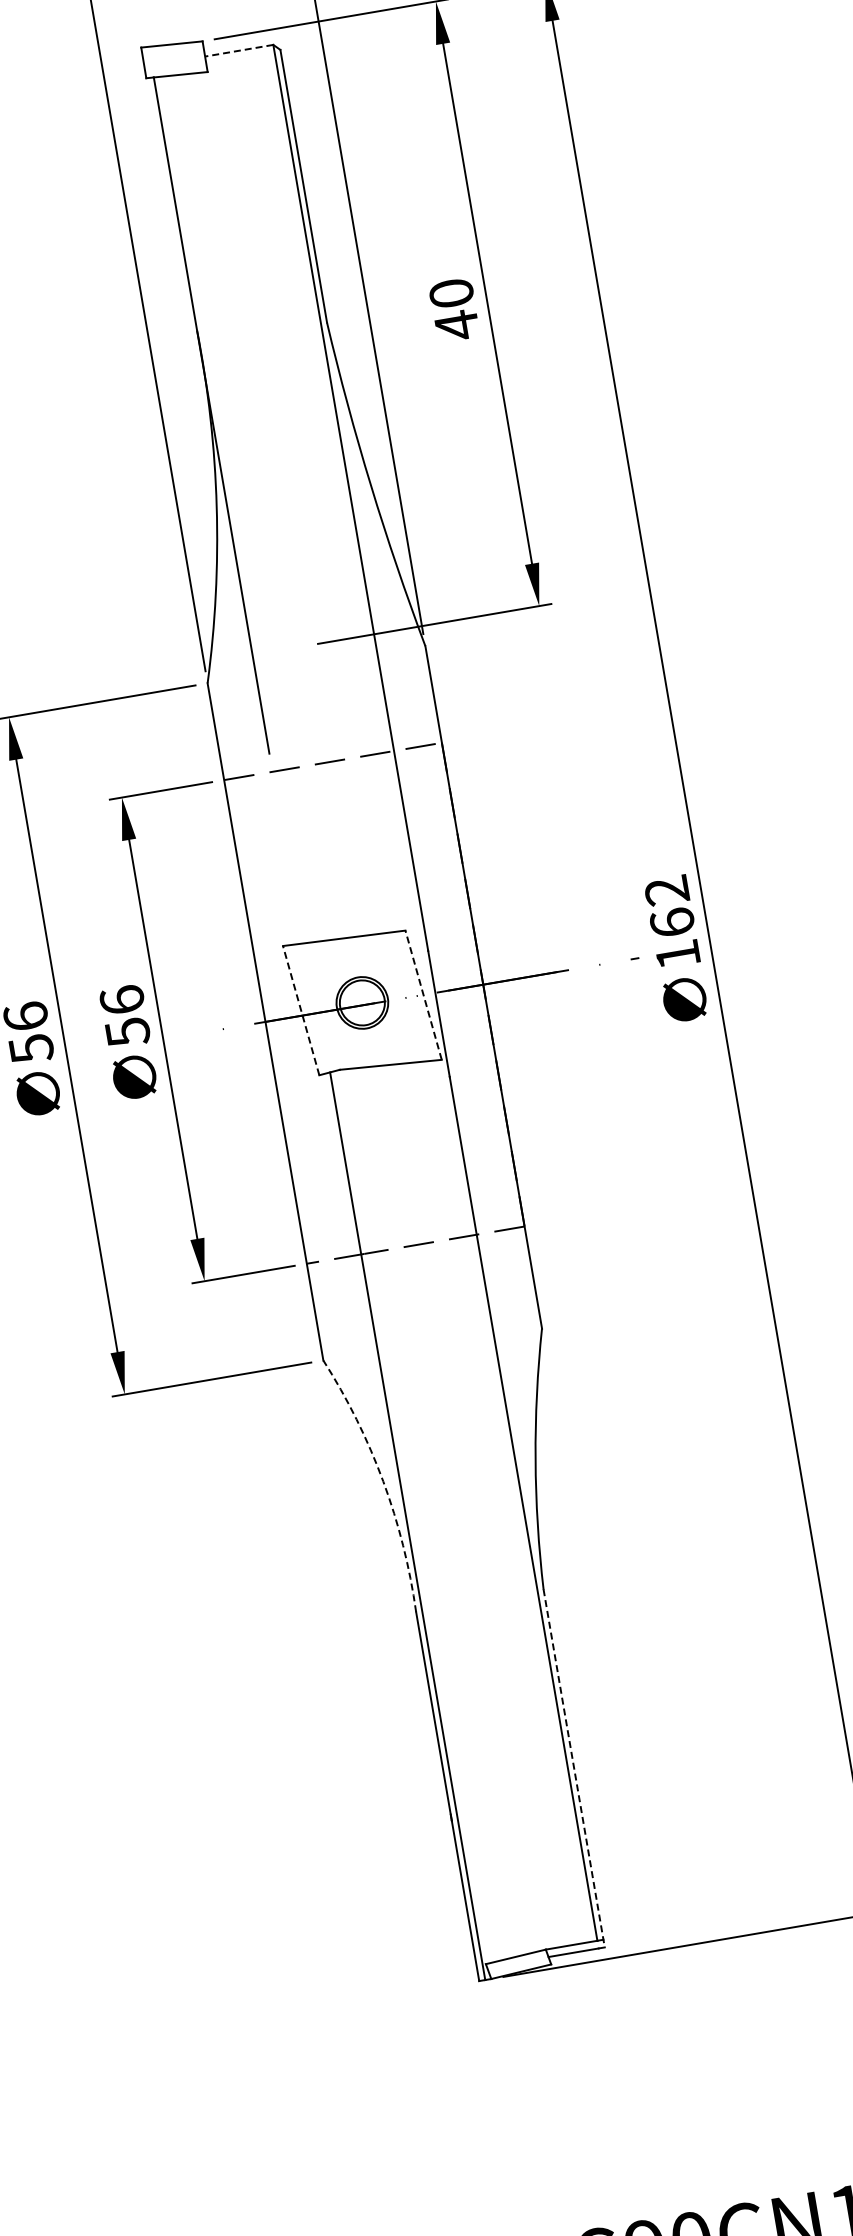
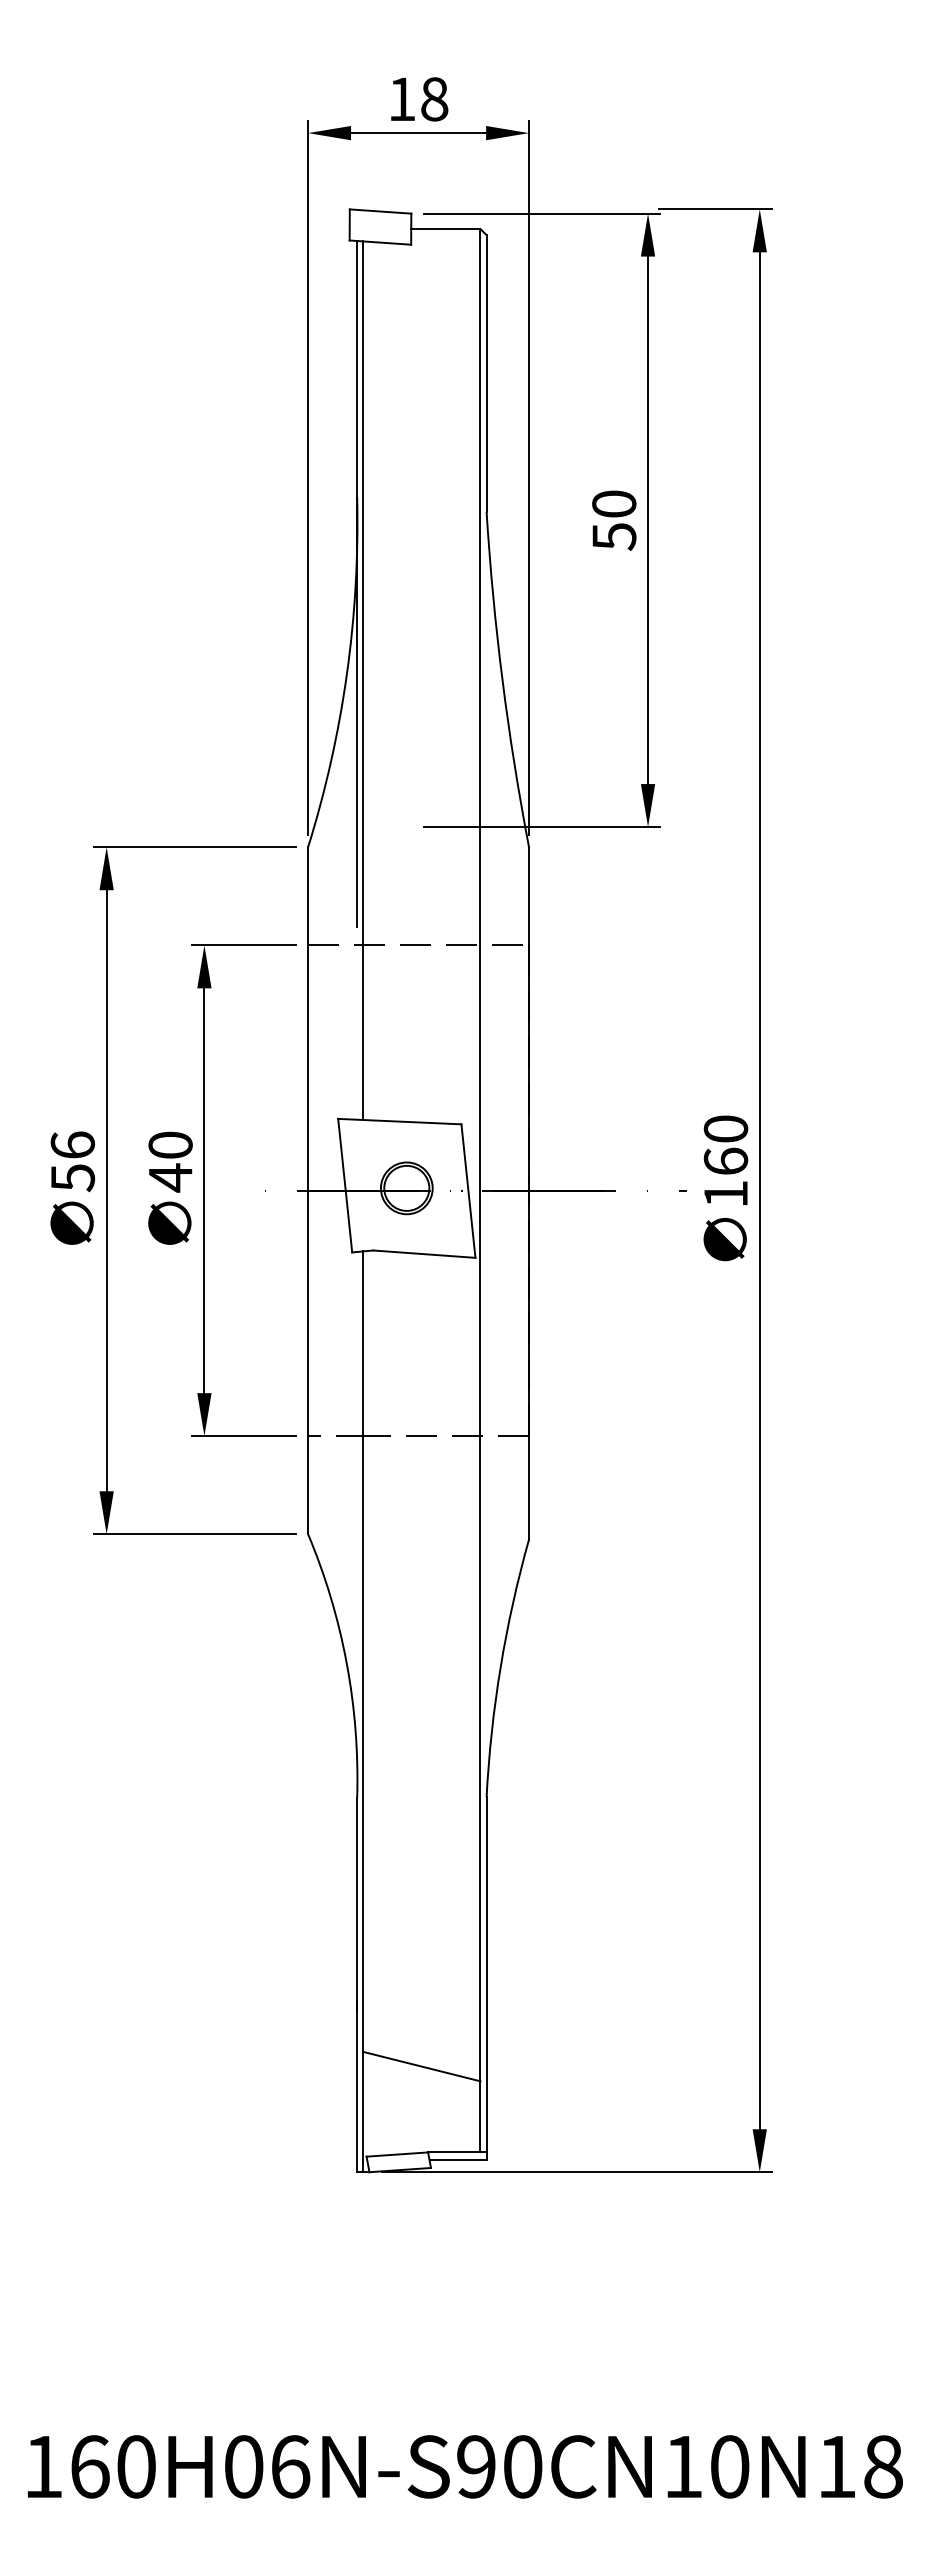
line: (238, 51) -> (445, 229), dashed -> solid
text: (457, 325) -> (614, 536), 40 -> 50
line: (234, 509) -> (363, 680), added
text: (666, 890) -> (725, 1128), 162 -> 160
line: (423, 994) -> (468, 1190), dashed -> solid
line: (301, 1010) -> (345, 1185), dashed -> solid
text: (124, 1016) -> (170, 1161), 56 -> 40
arc: (382, 1481) -> (346, 1663), dashed -> solid
line: (574, 1768) -> (486, 1978), dashed -> solid
line: (524, 1866) -> (421, 2066), added

